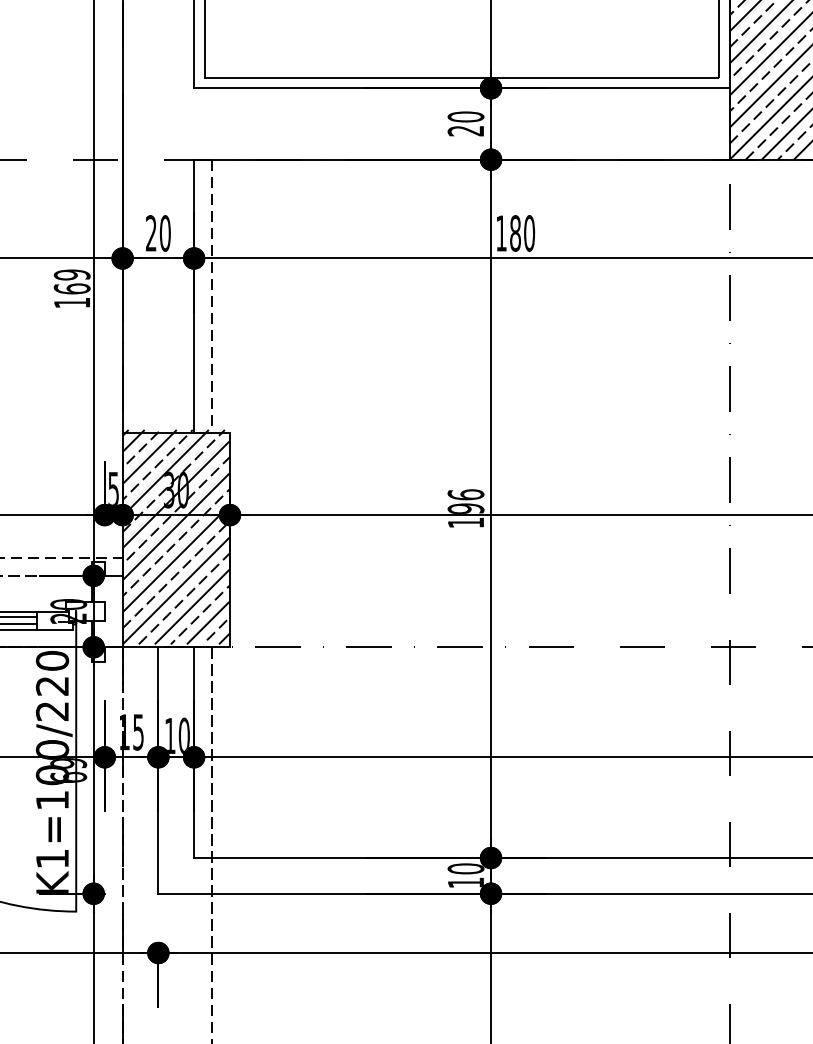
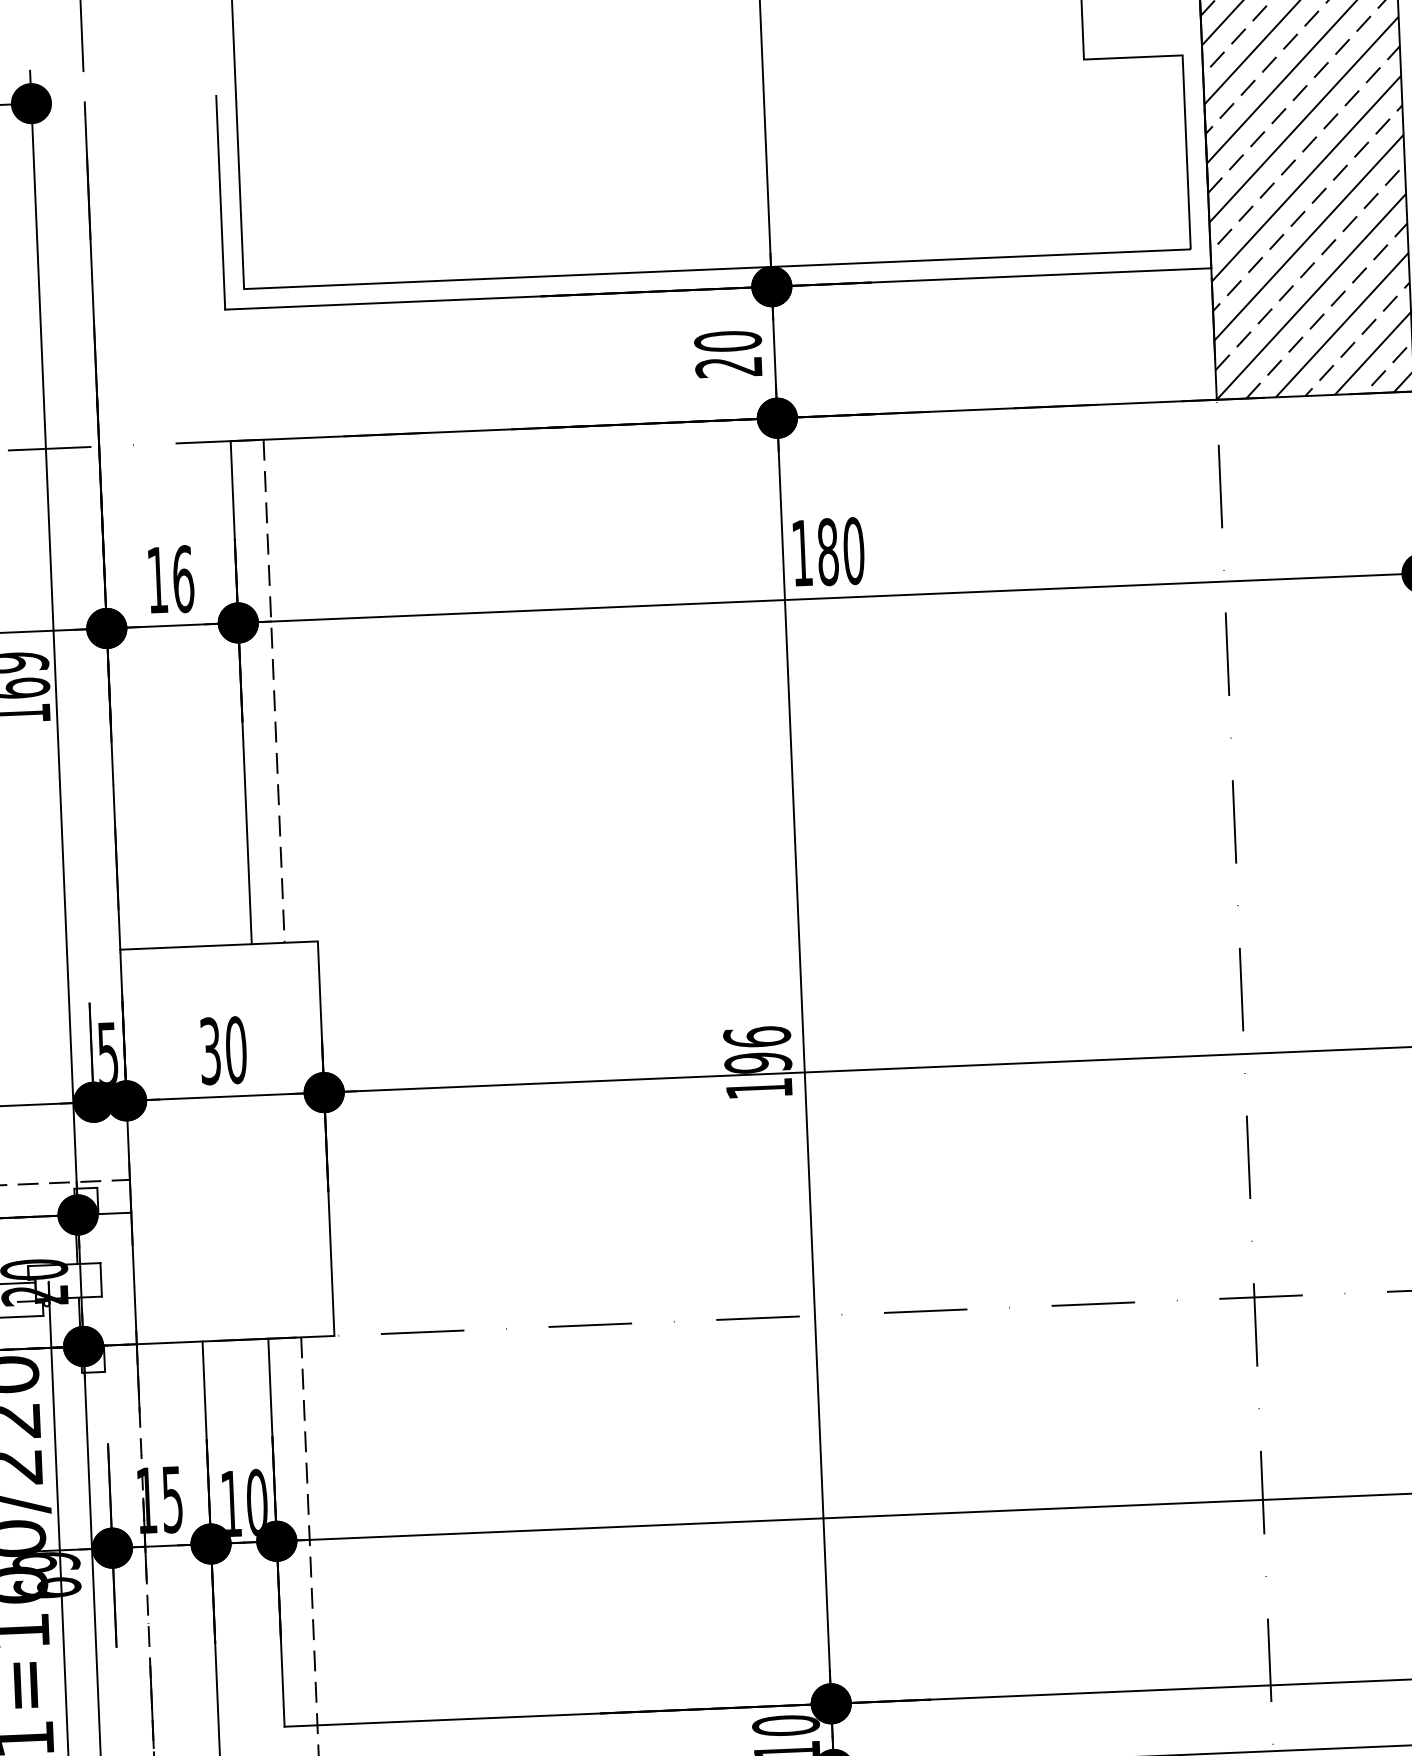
text: (158, 233) -> (170, 579), 20 -> 16
hatch: (176, 537) -> (227, 1137), removed

